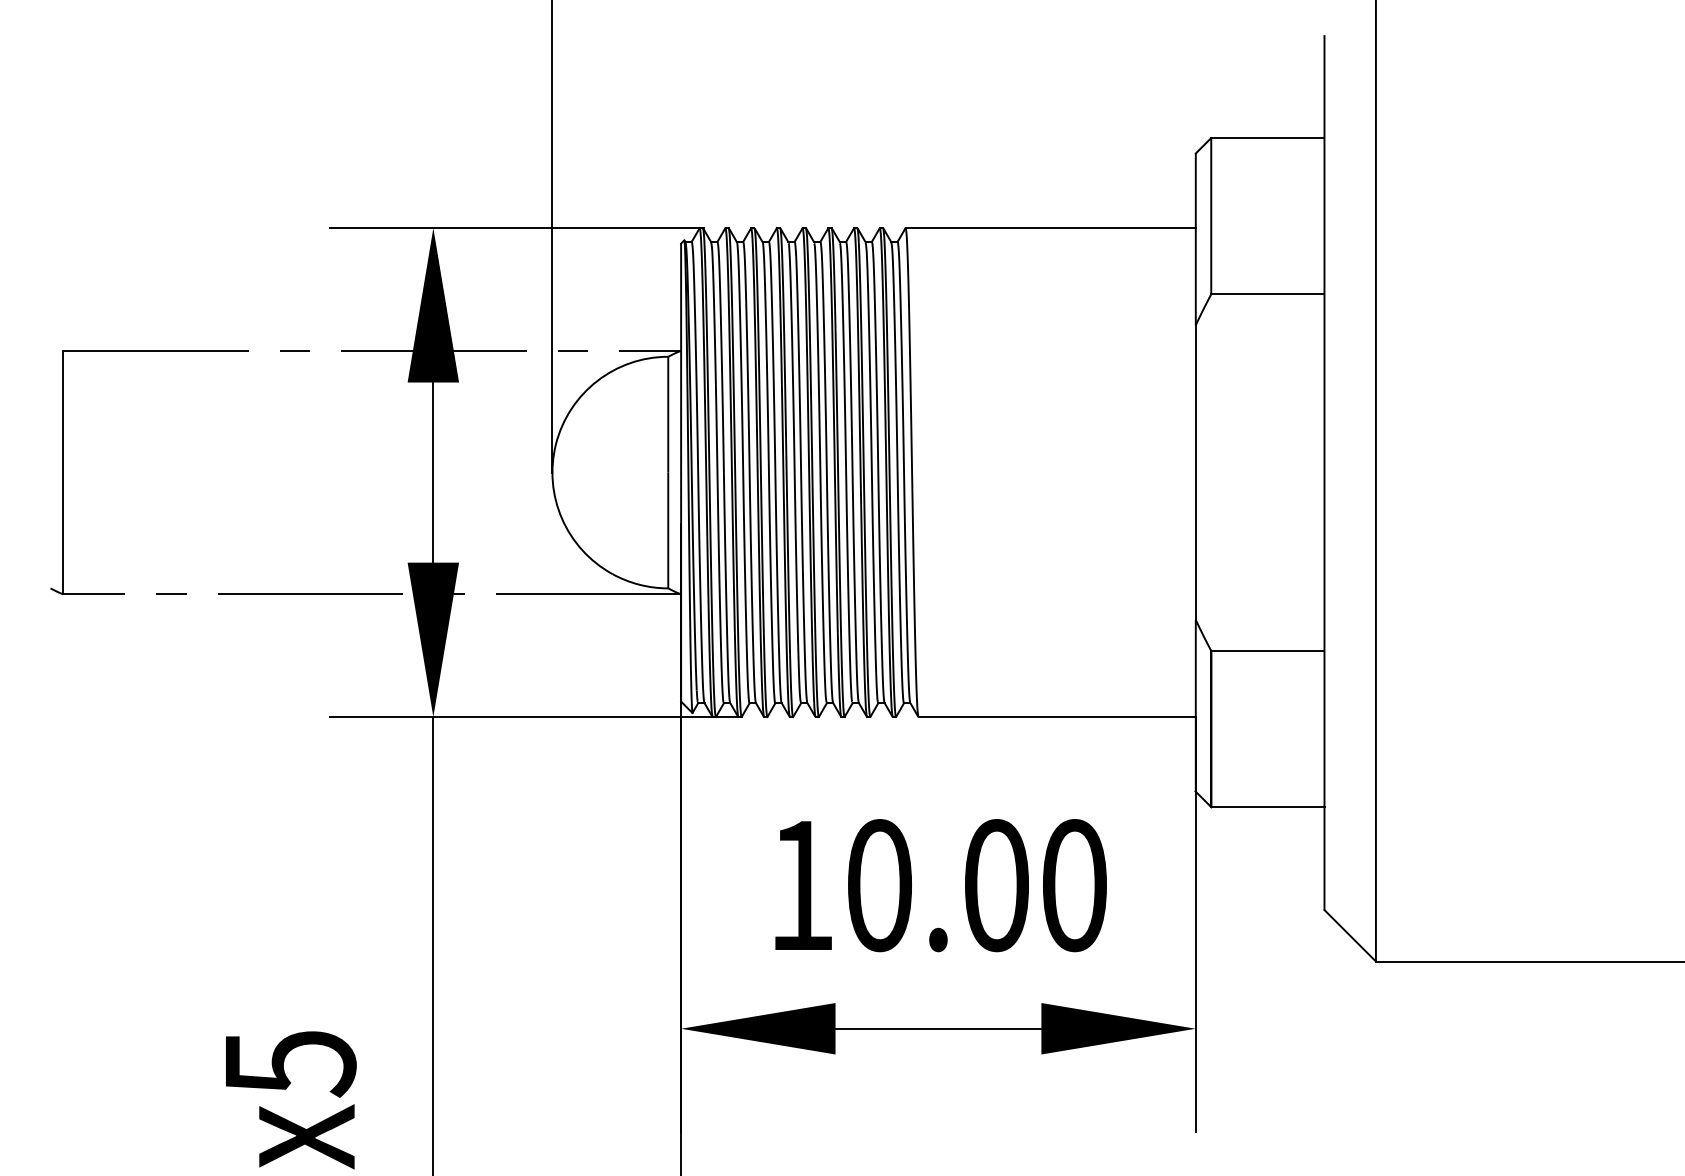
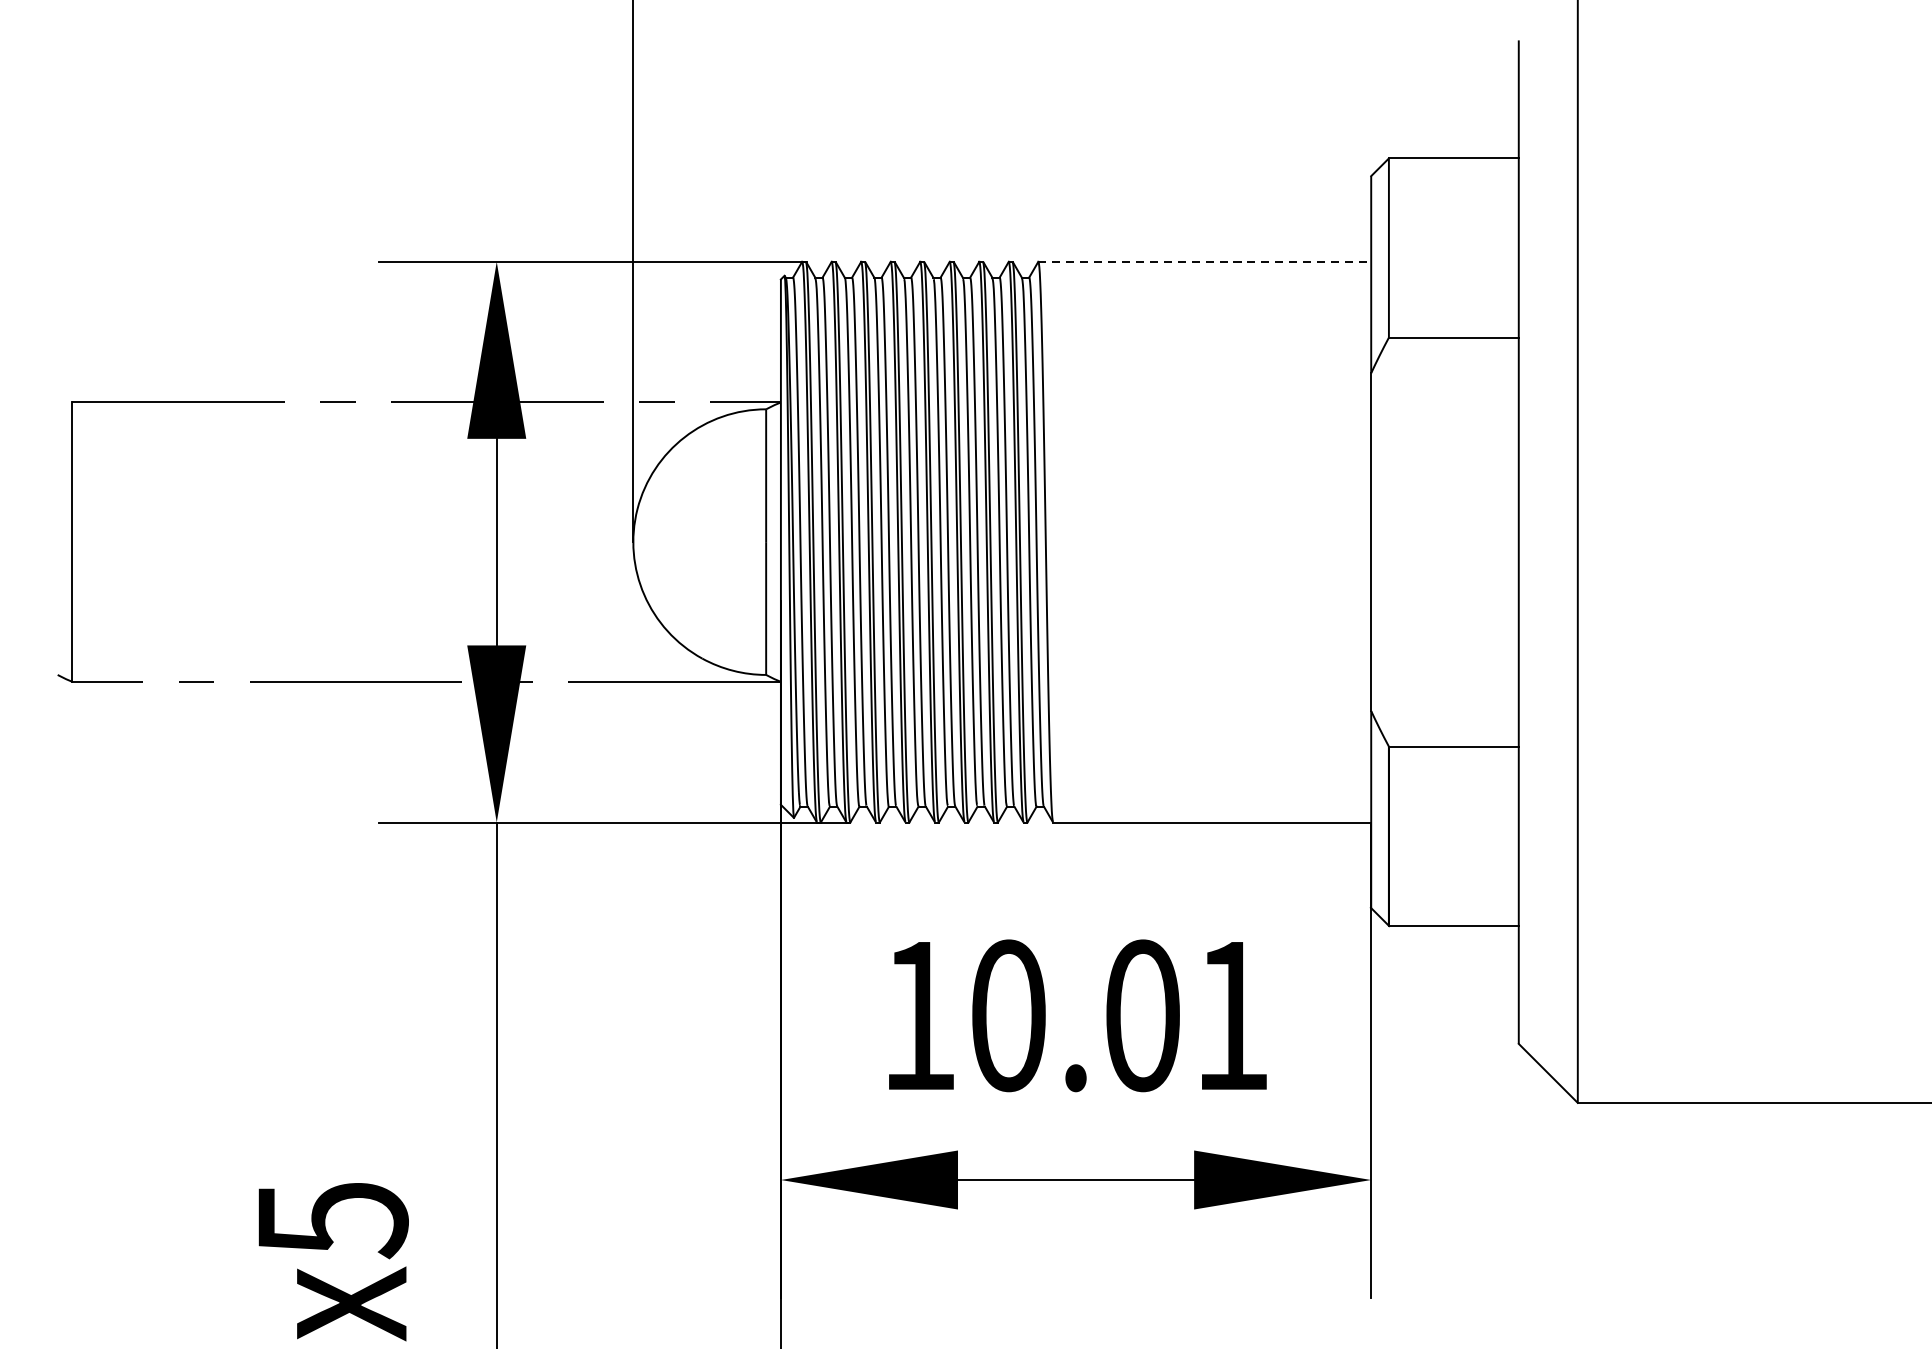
line: (1051, 228) -> (1205, 262), solid -> dashed
text: (1074, 885) -> (1232, 1015), 10.00 -> 10.01

